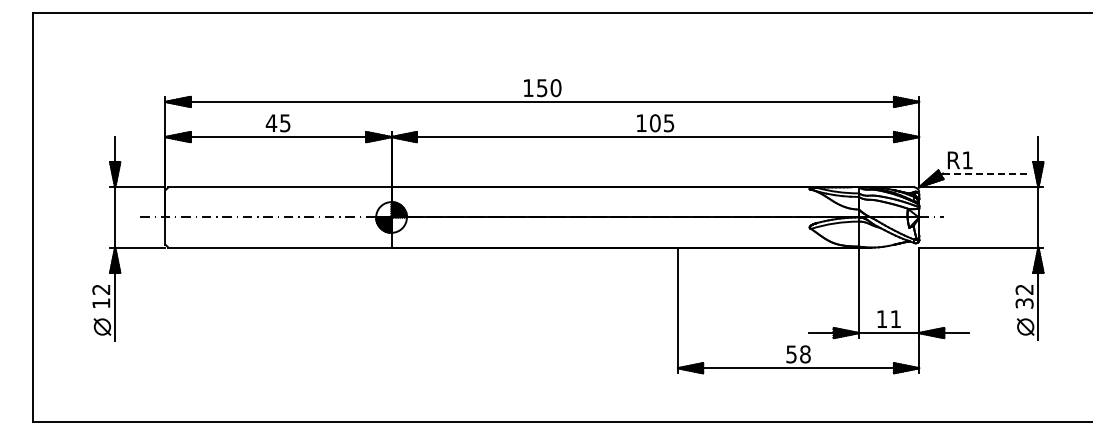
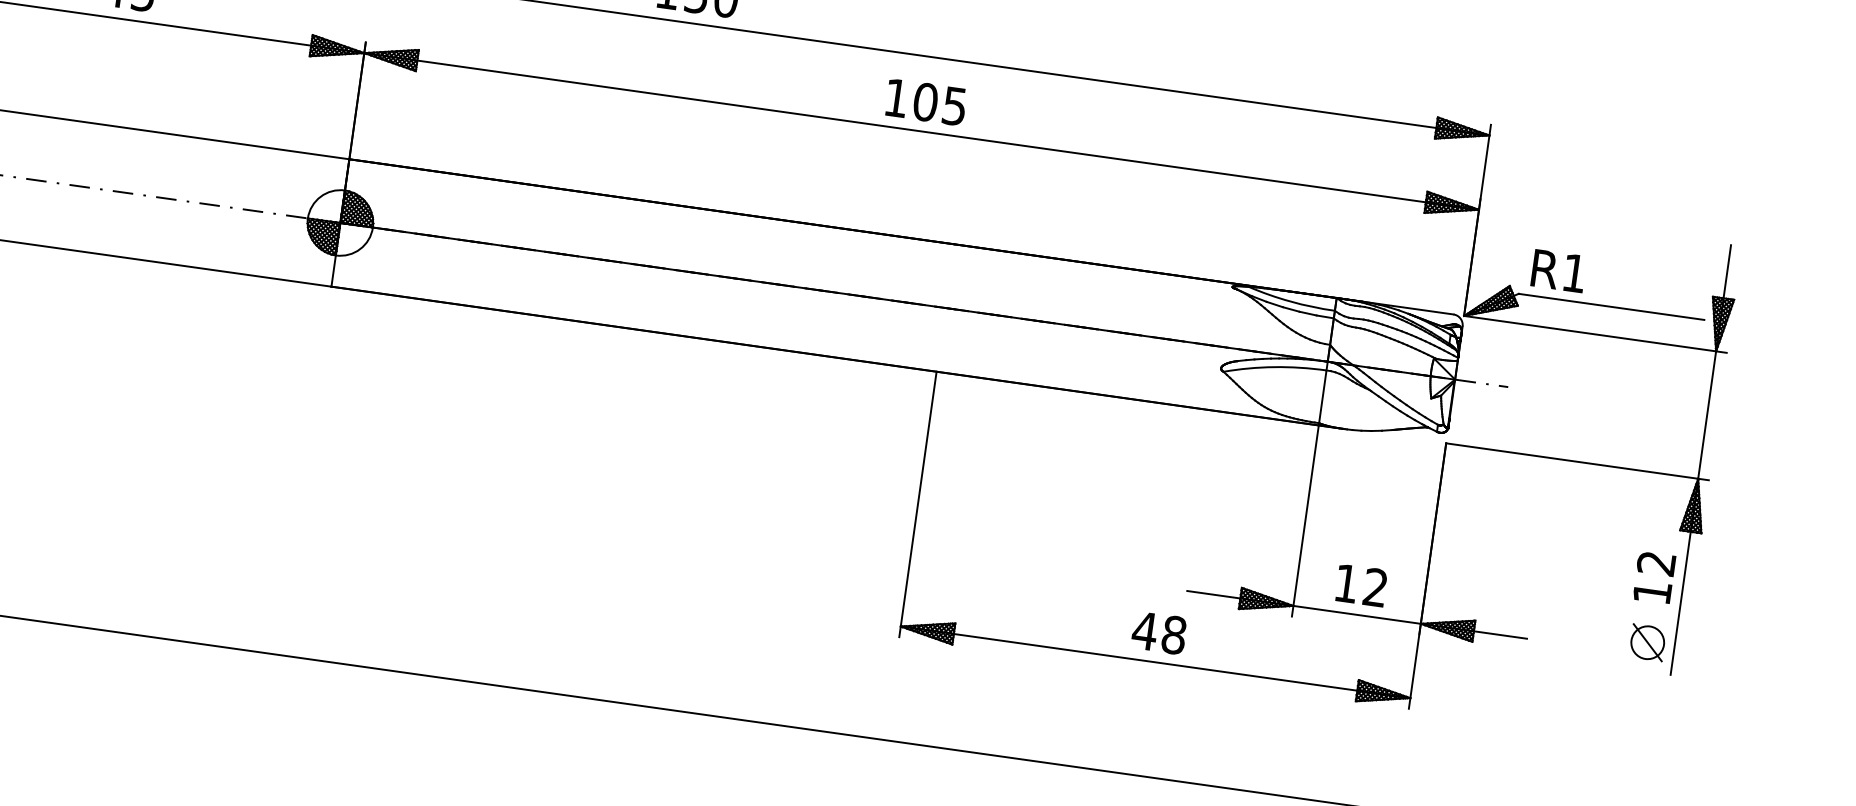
line: (986, 173) -> (1610, 306), dashed -> solid
text: (1024, 303) -> (1652, 592), 32 -> 12
text: (895, 318) -> (1375, 586), 11 -> 12
text: (791, 354) -> (1144, 631), 58 -> 48

